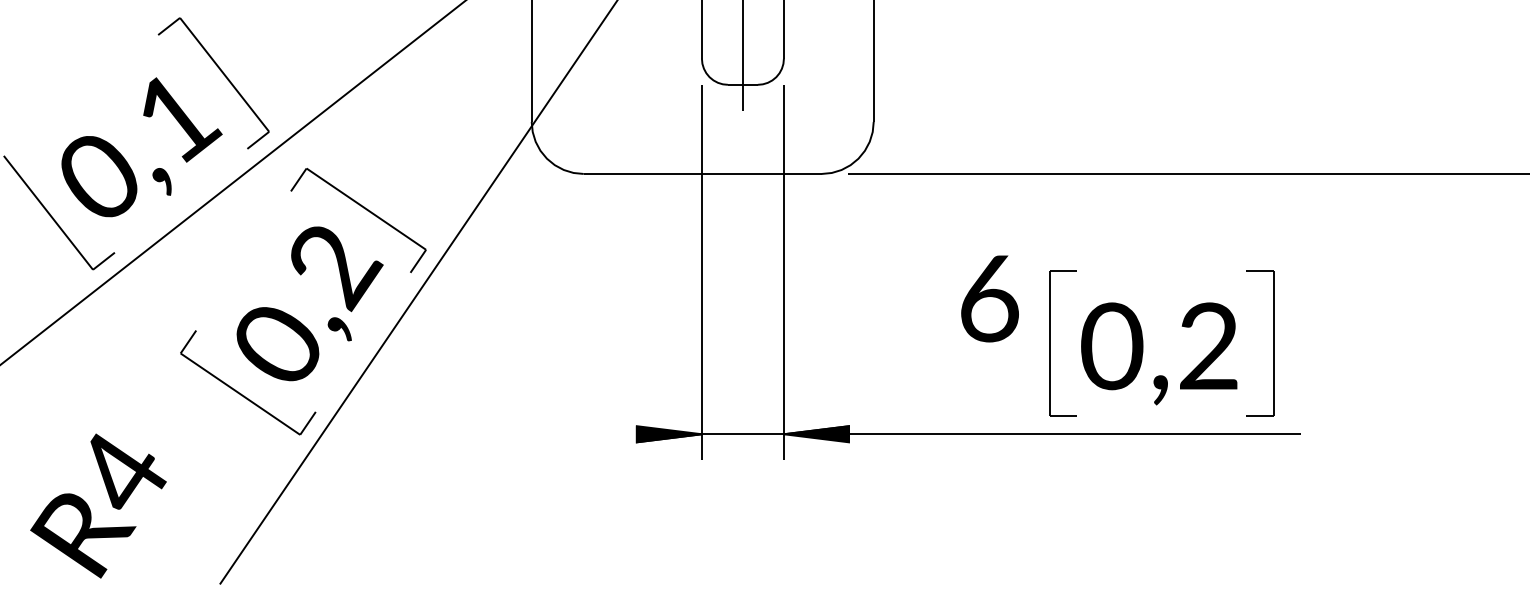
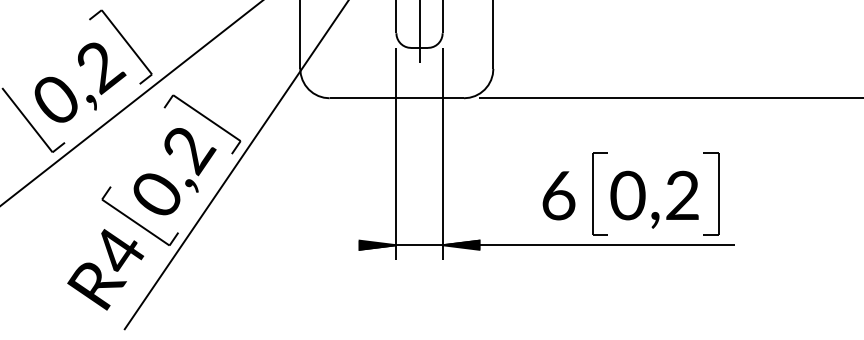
text: (181, 121) -> (102, 68), 0,1 -> 0,2
text: (989, 298) -> (558, 195), moved
text: (98, 505) -> (105, 269), moved

